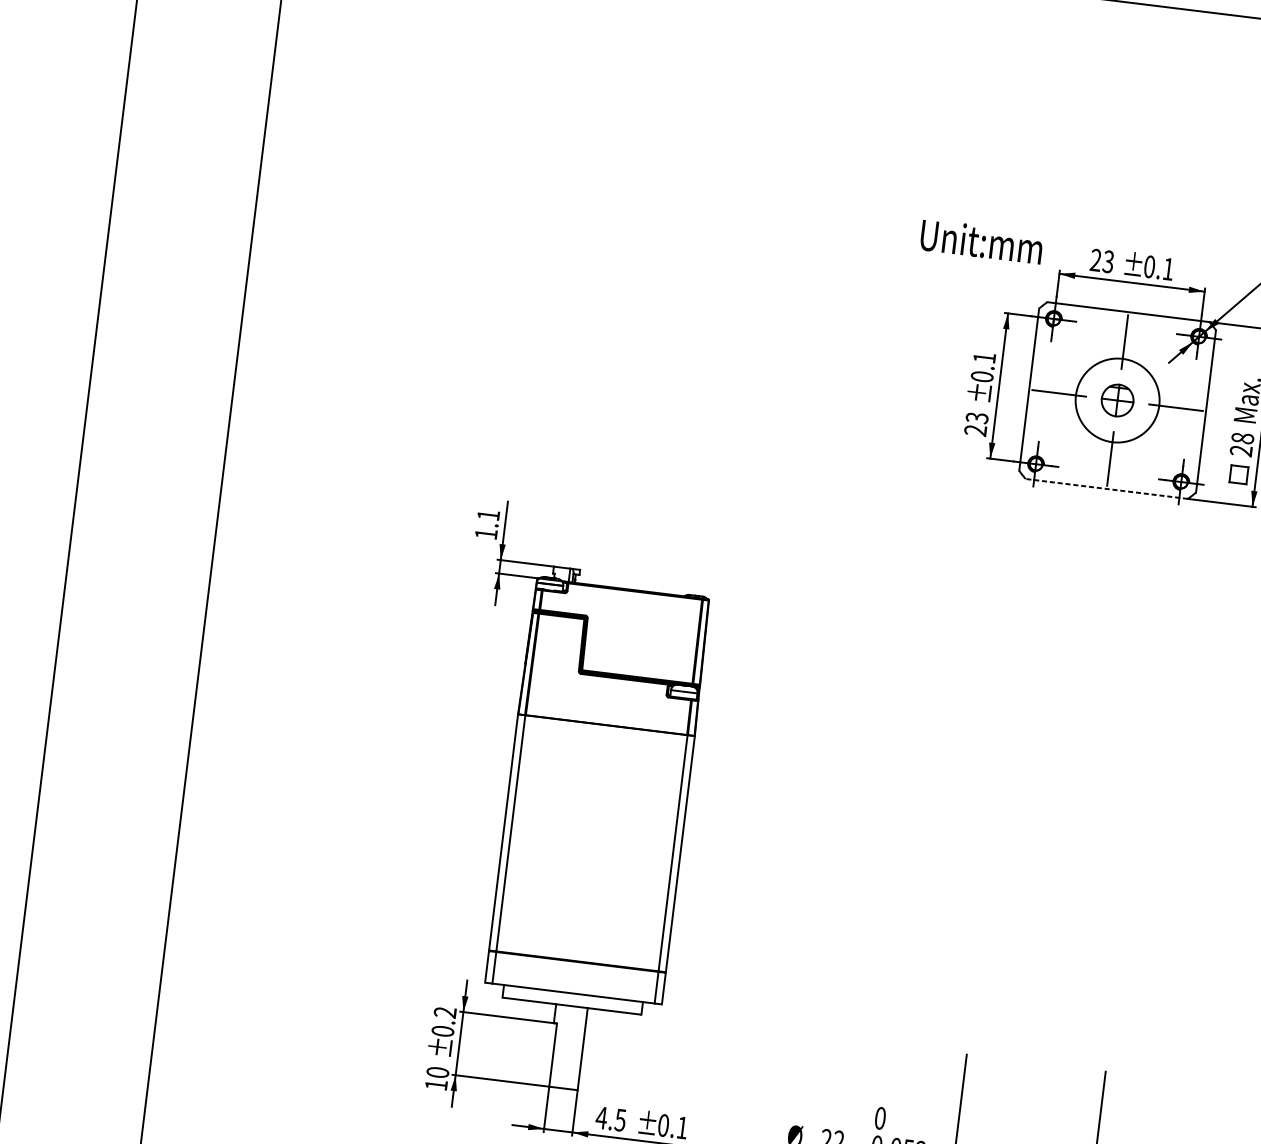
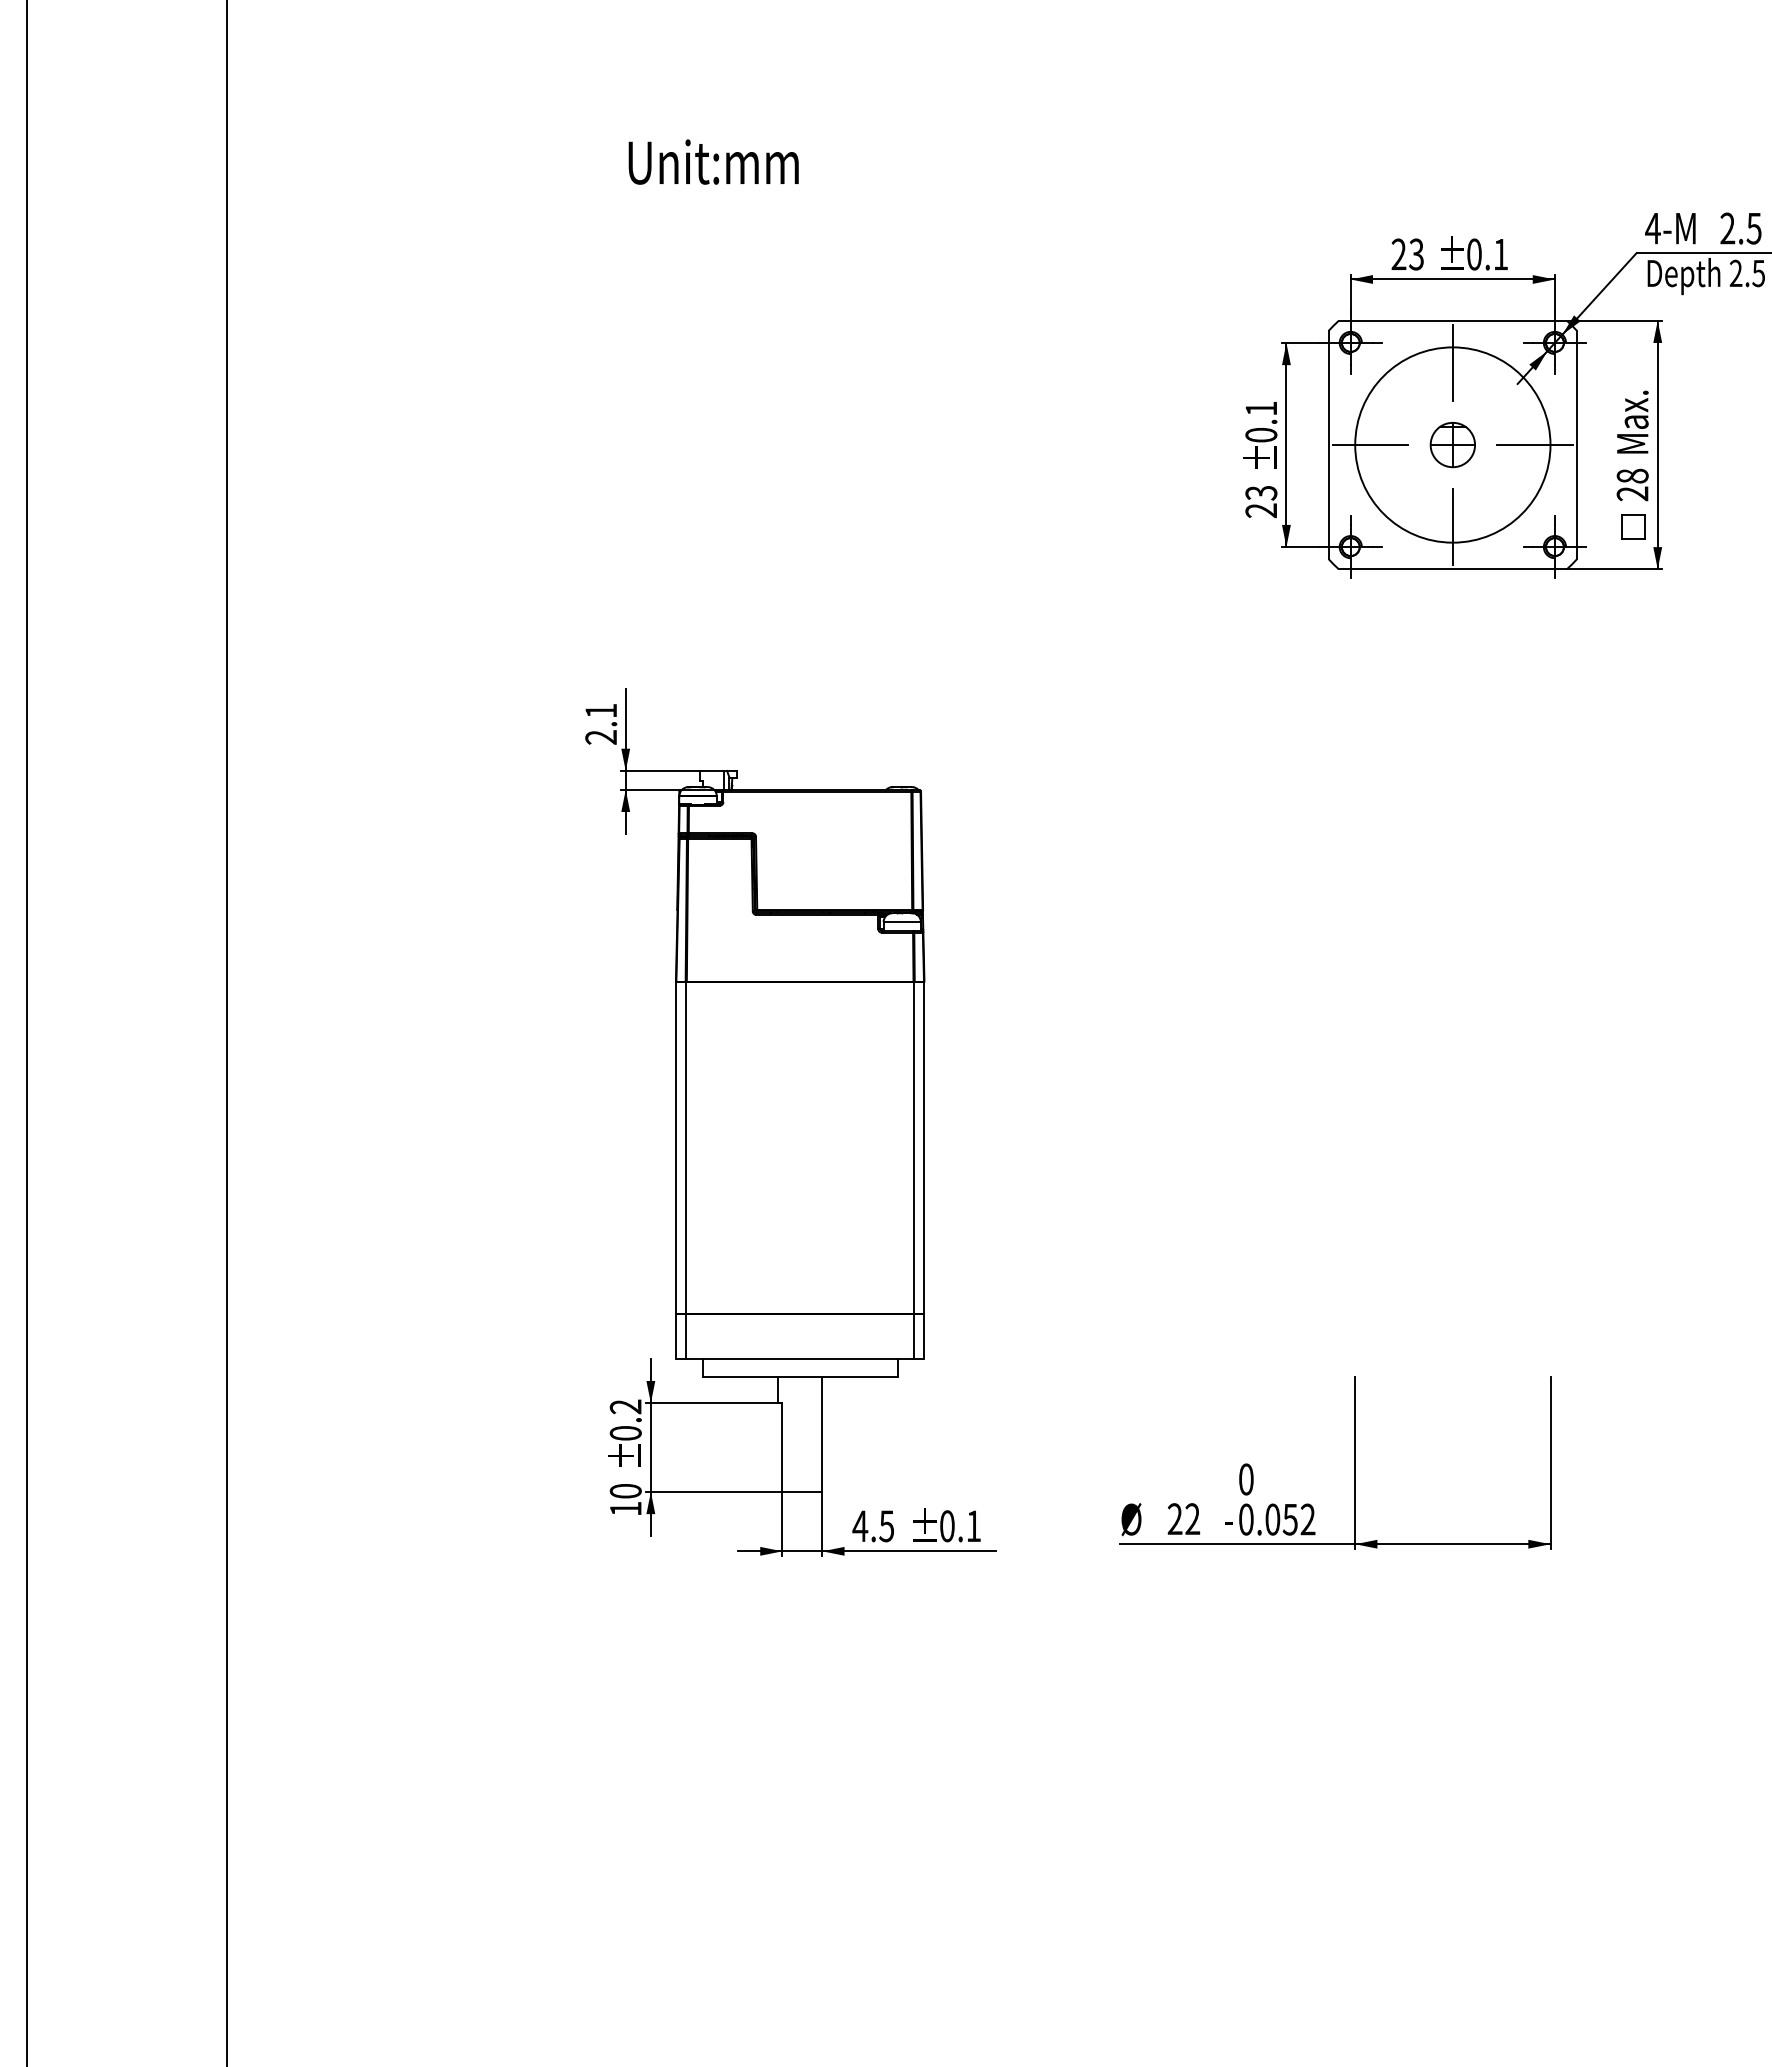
text: (981, 241) -> (713, 161), moved
circle: (1117, 400) -> (1452, 444), size x1.67
line: (1106, 489) -> (1452, 569), dashed -> solid
text: (485, 534) -> (600, 737), 1.1 -> 2.1

